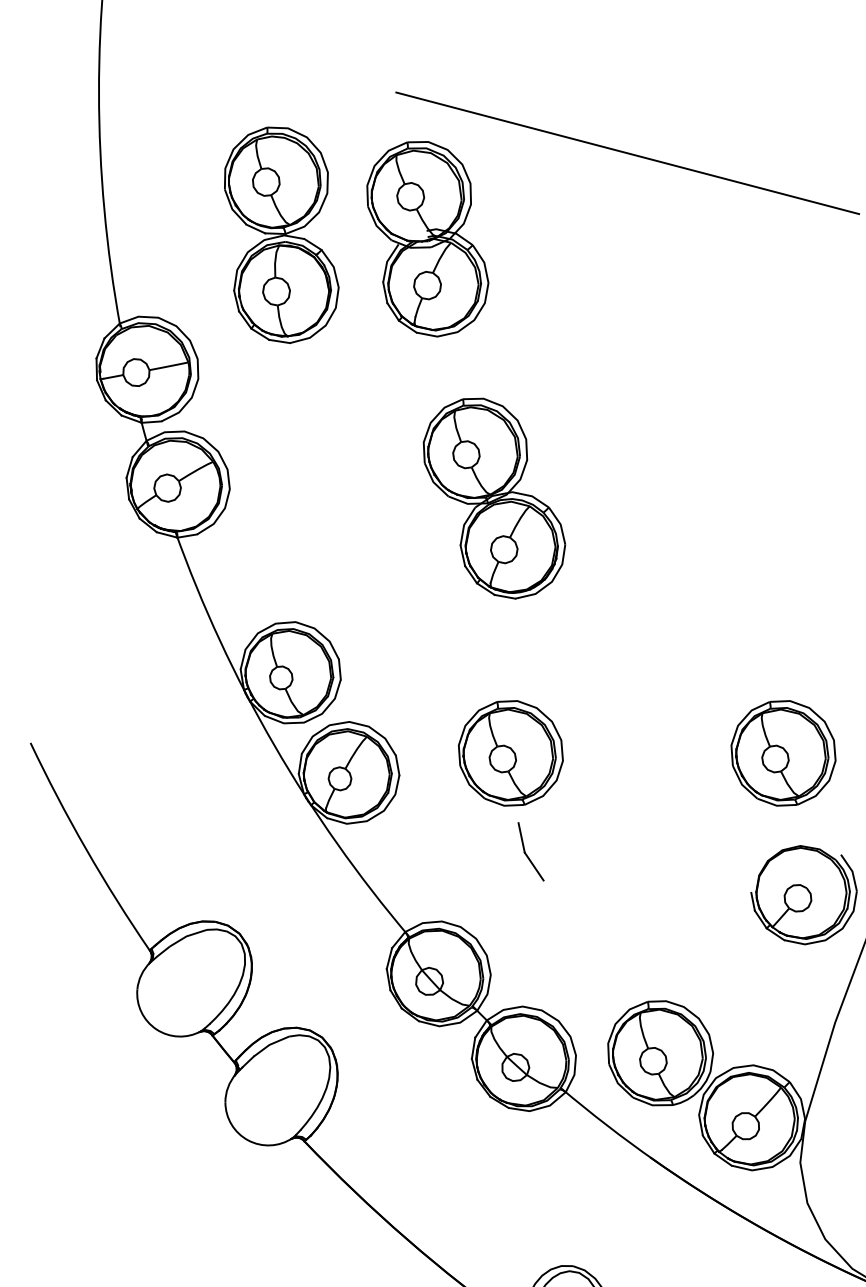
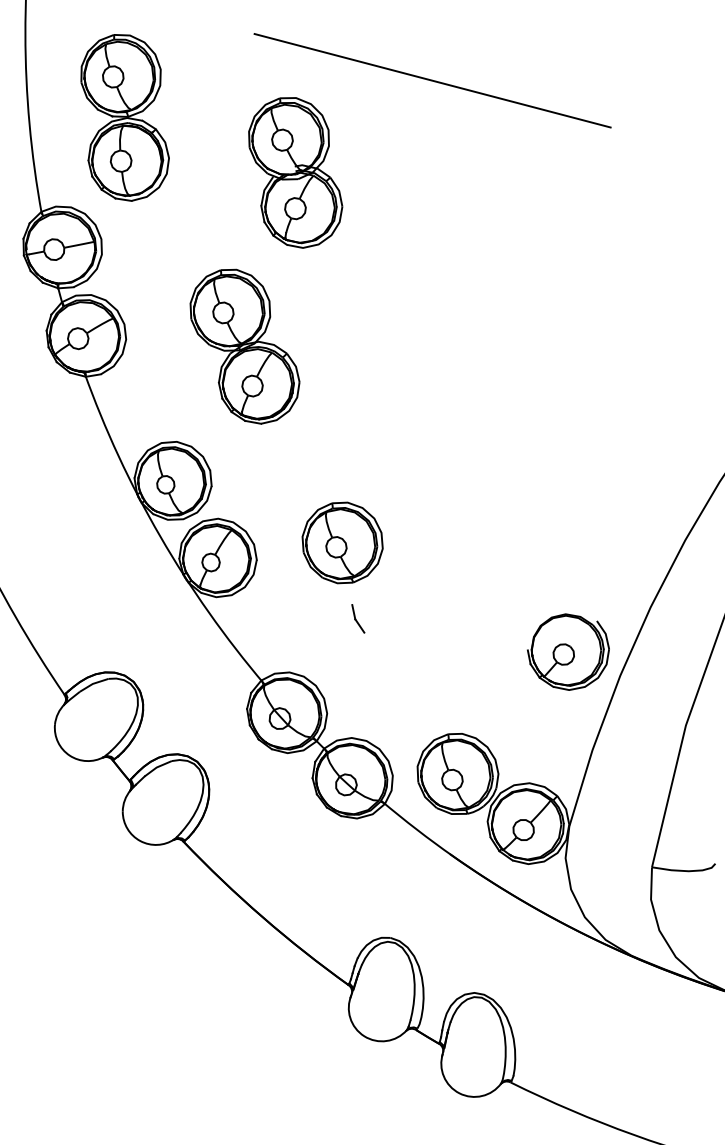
part: (280, 234) -> (124, 117), moved
part: (427, 238) -> (295, 172), moved
part: (493, 498) -> (244, 346), moved
part: (783, 752) -> (552, 542), removed
part: (531, 851) -> (358, 618), size x0.62

